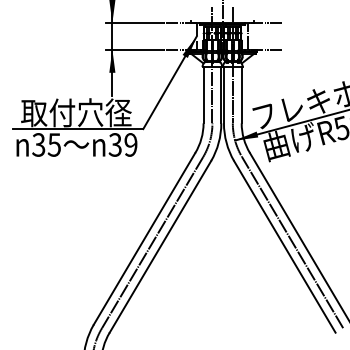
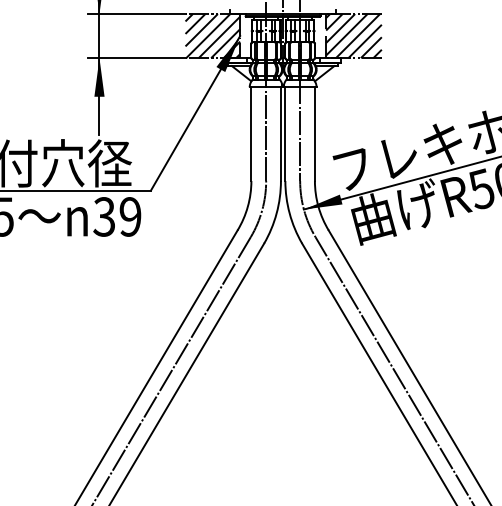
hatch: (180, 36) -> (212, 36), added
hatch: (264, 36) -> (352, 36), added

